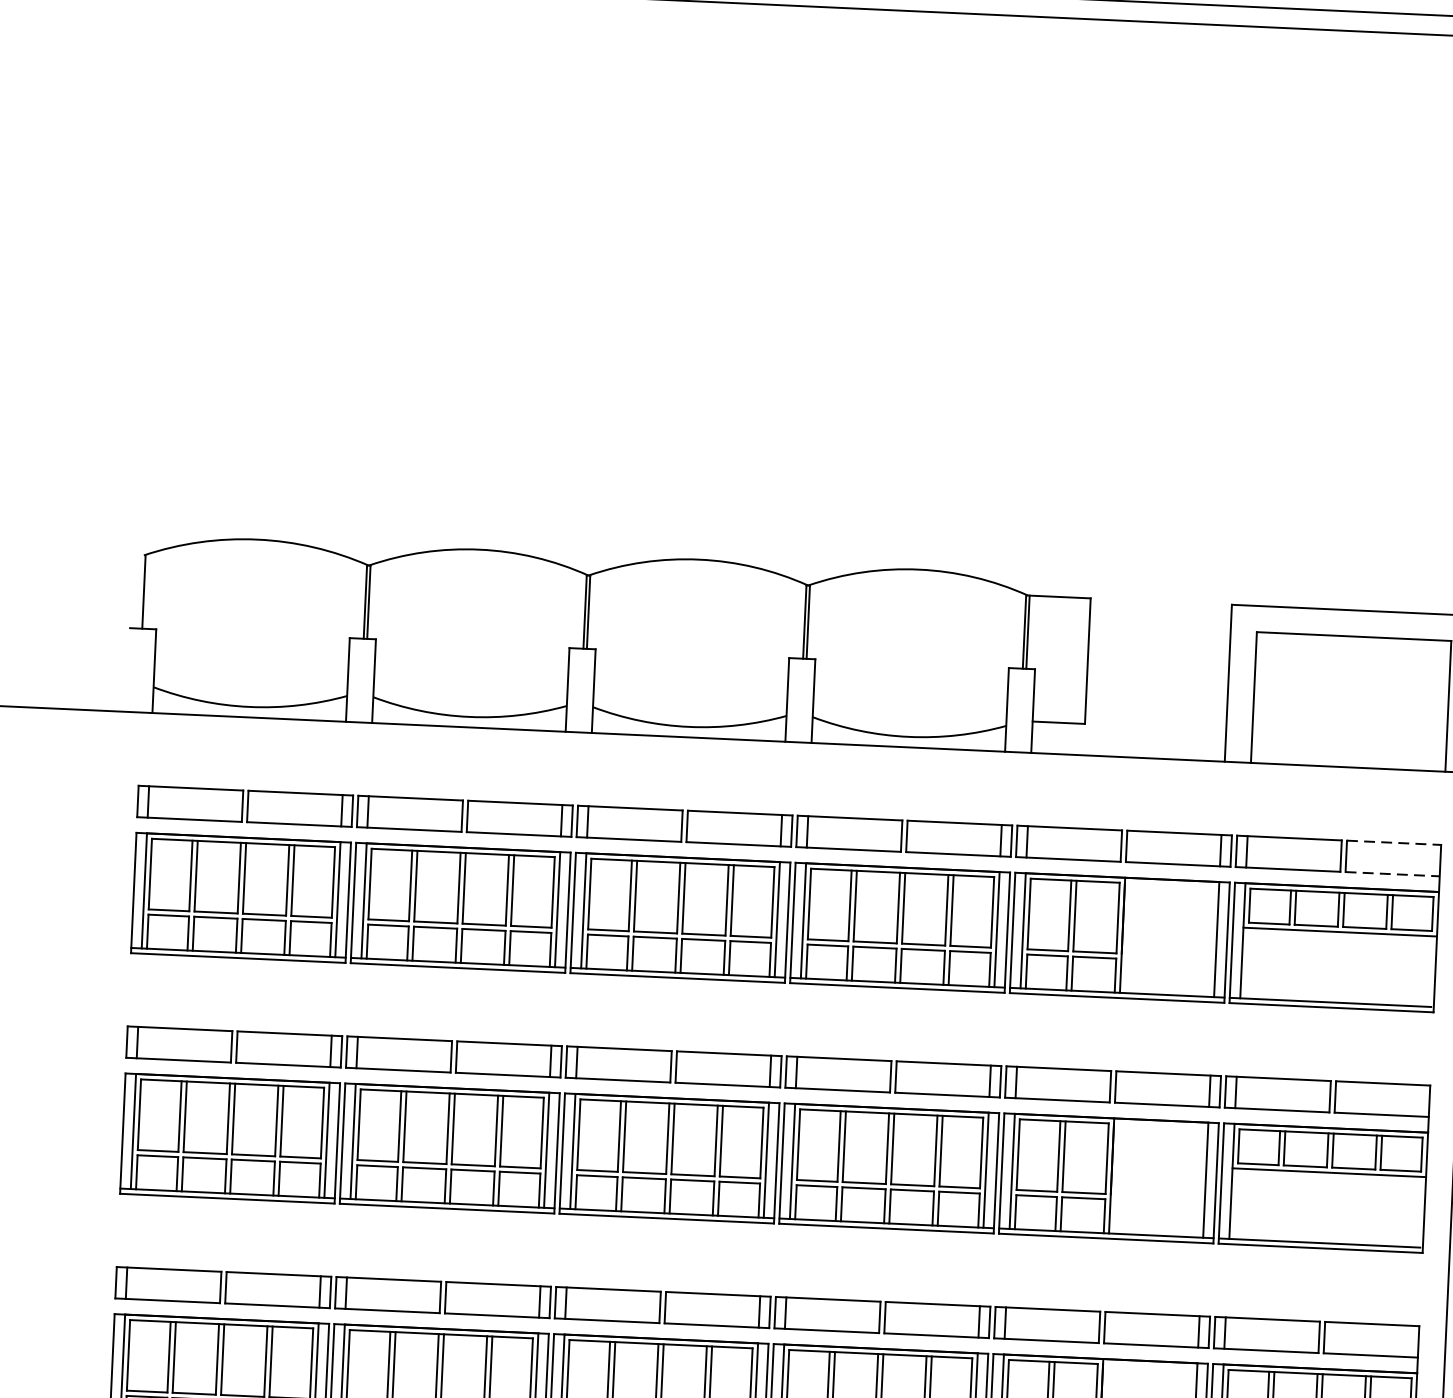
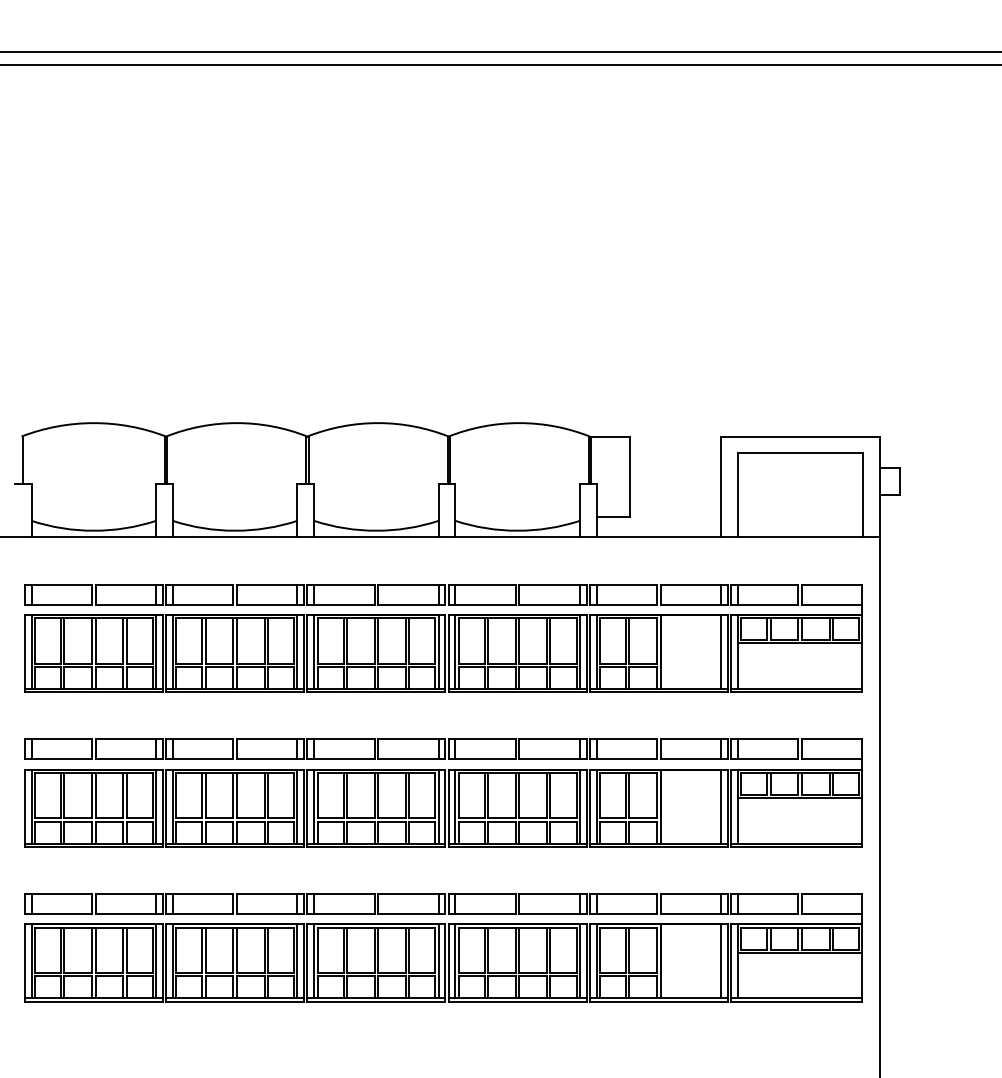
line: (1394, 842) -> (832, 584), dashed -> solid
line: (1393, 873) -> (832, 604), dashed -> solid

